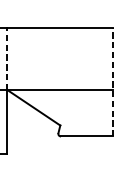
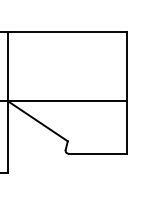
line: (7, 58) -> (8, 66), dashed -> solid
line: (113, 82) -> (127, 92), dashed -> solid

